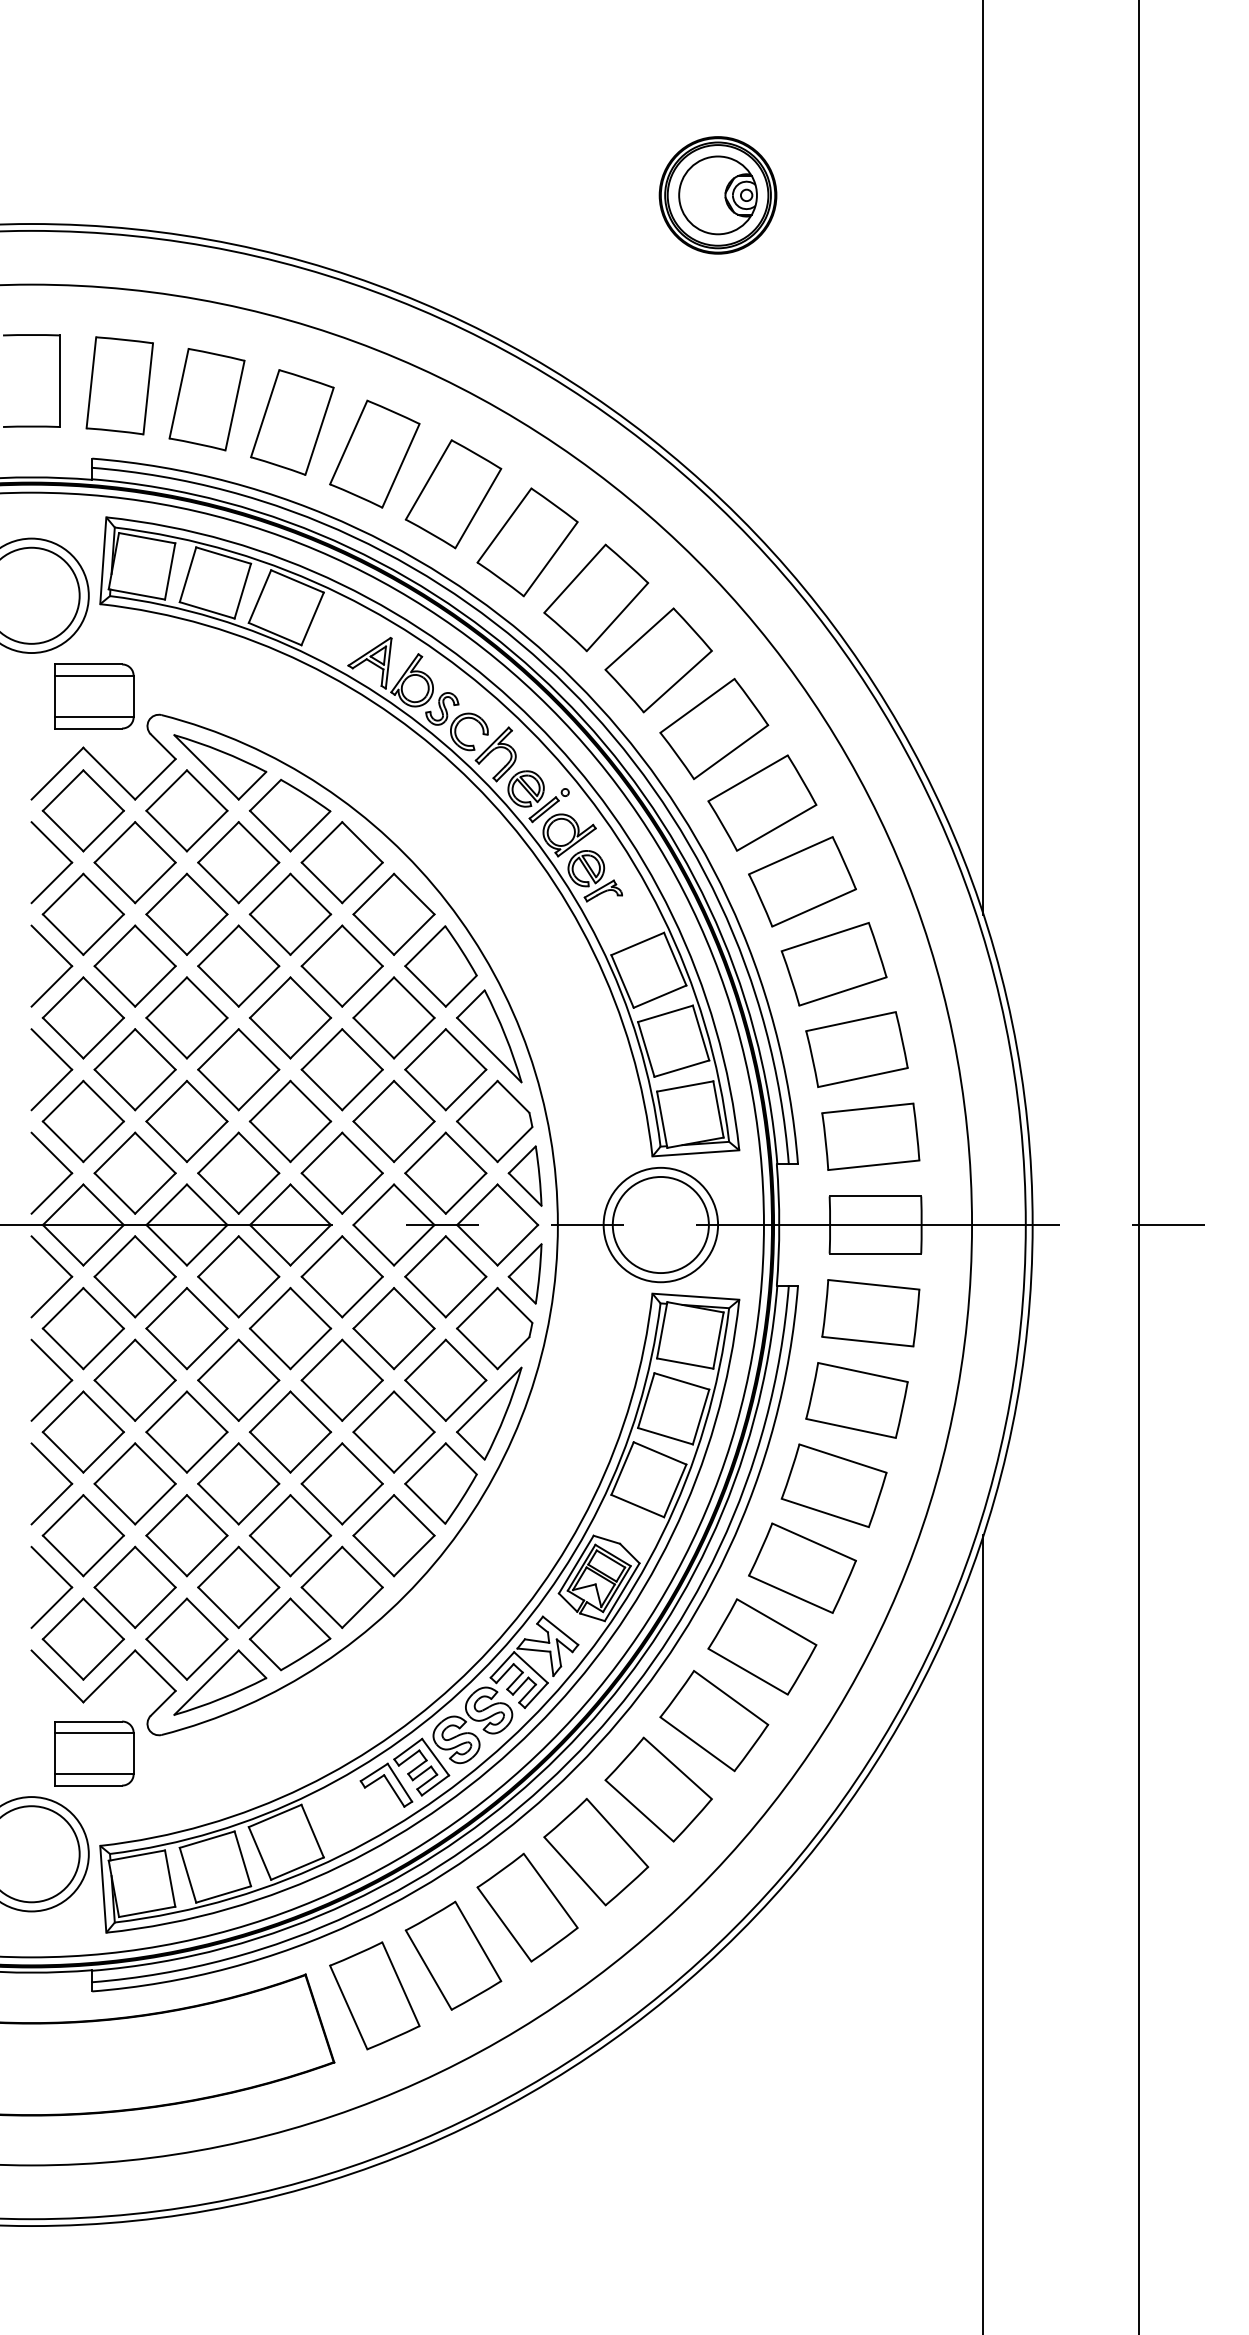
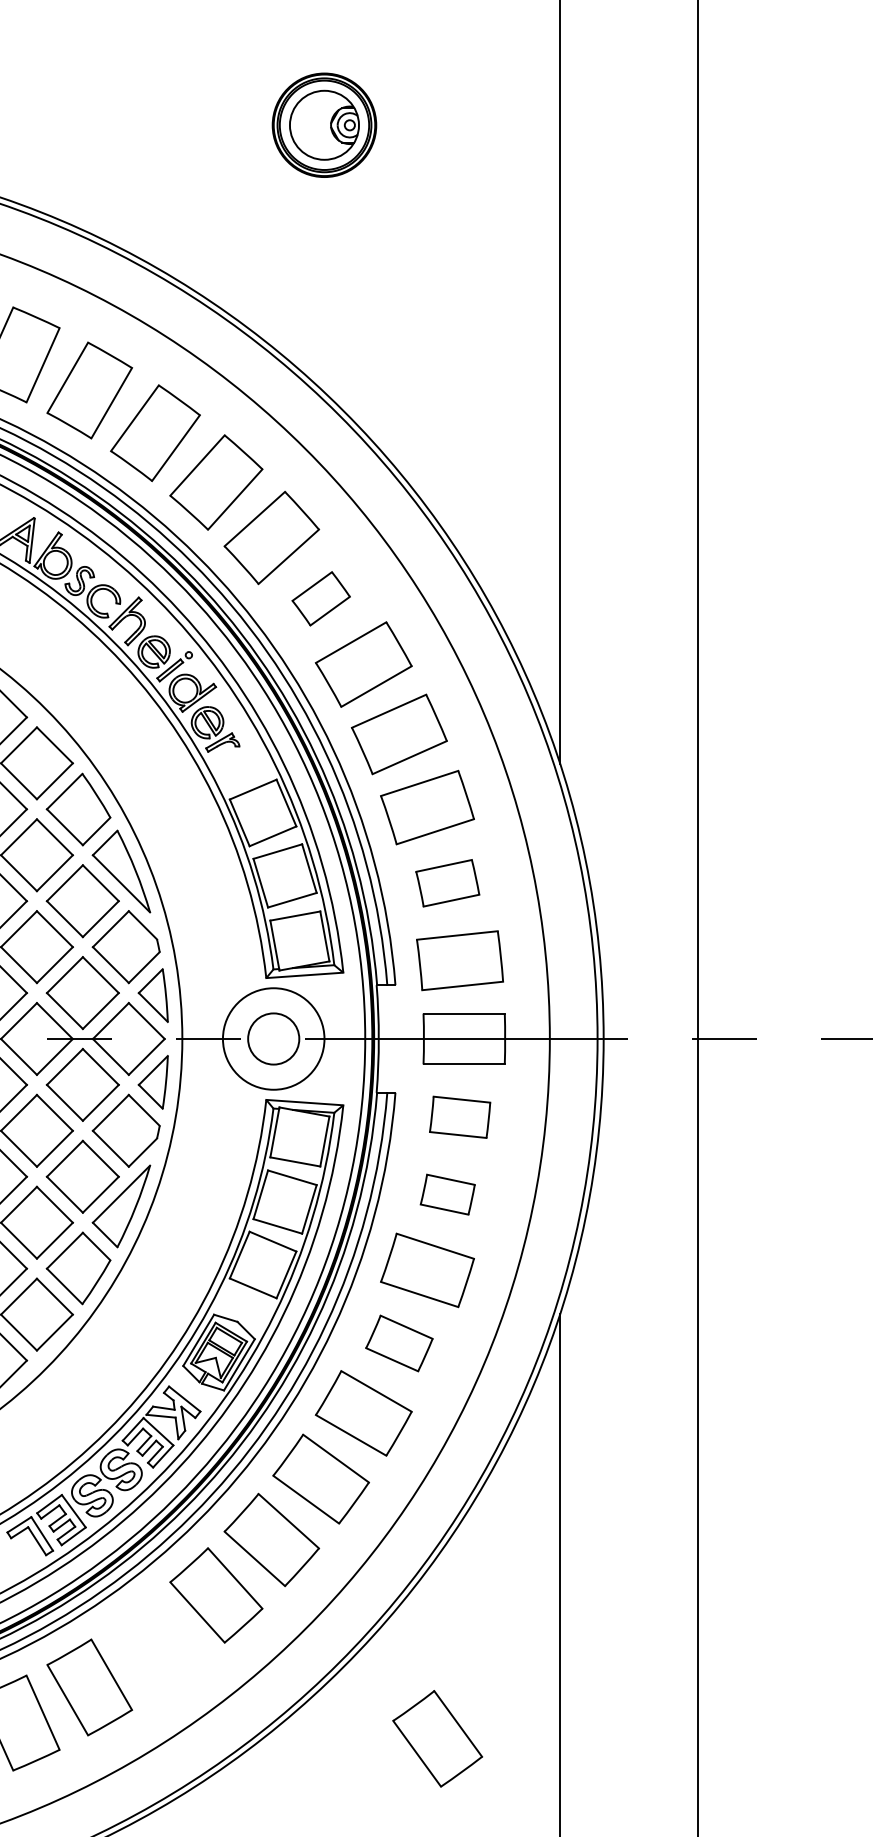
part: (714, 728) -> (321, 598), size x0.6
part: (856, 1049) -> (447, 883), size x0.7
circle: (660, 1224) -> (273, 1038), size x0.6
part: (870, 1313) -> (459, 1117), size x0.7
part: (856, 1400) -> (447, 1194), size x0.6
part: (802, 1567) -> (399, 1342), size x0.7
part: (527, 1907) -> (437, 1738), moved

